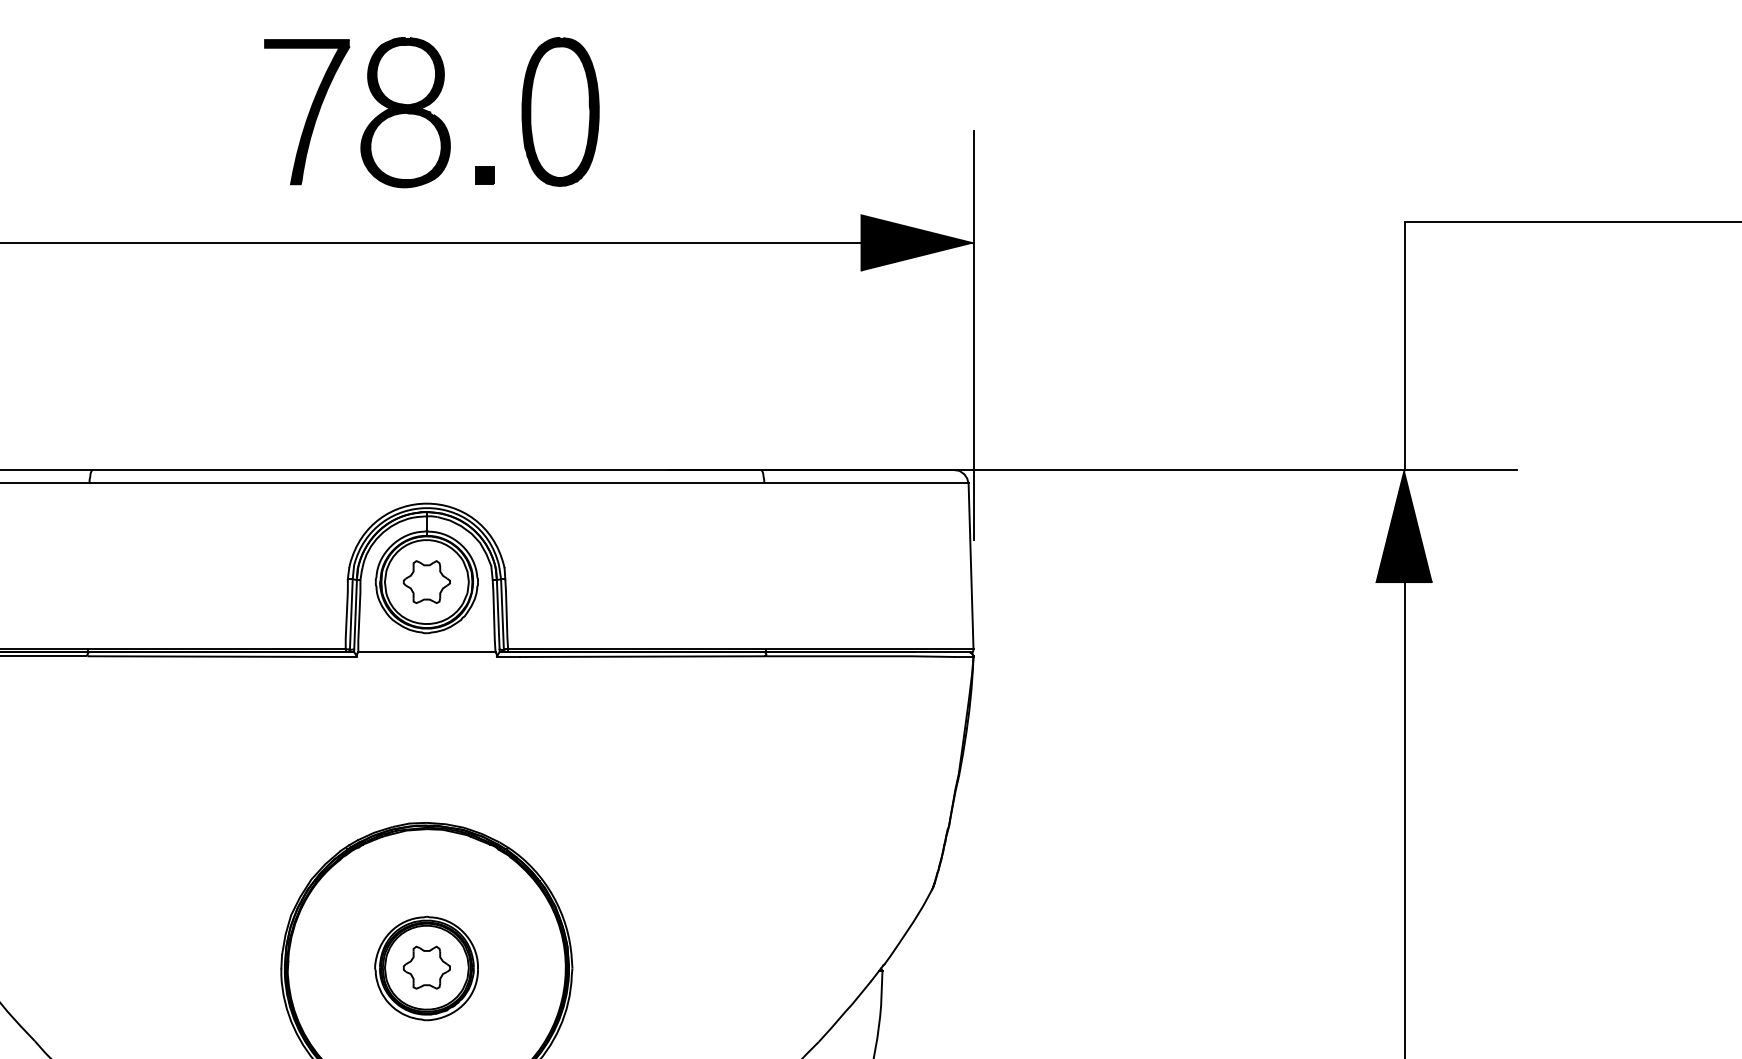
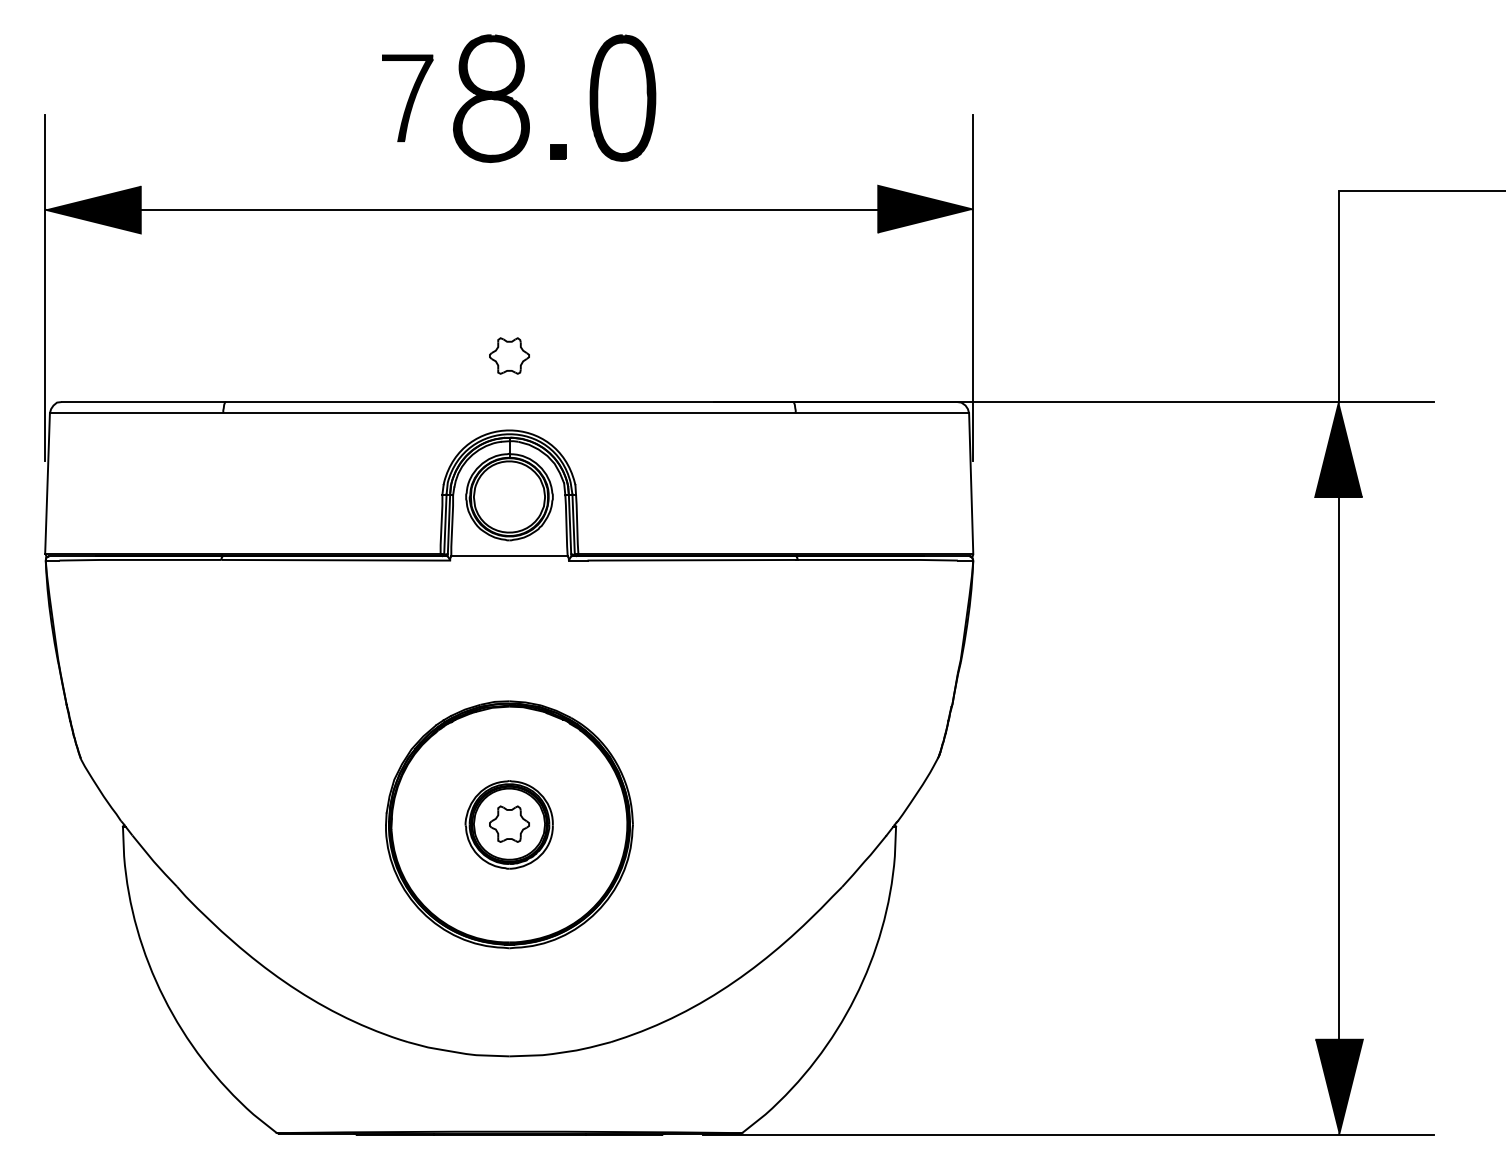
part: (306, 112) -> (407, 98), size x0.7
part: (426, 581) -> (509, 355), moved

